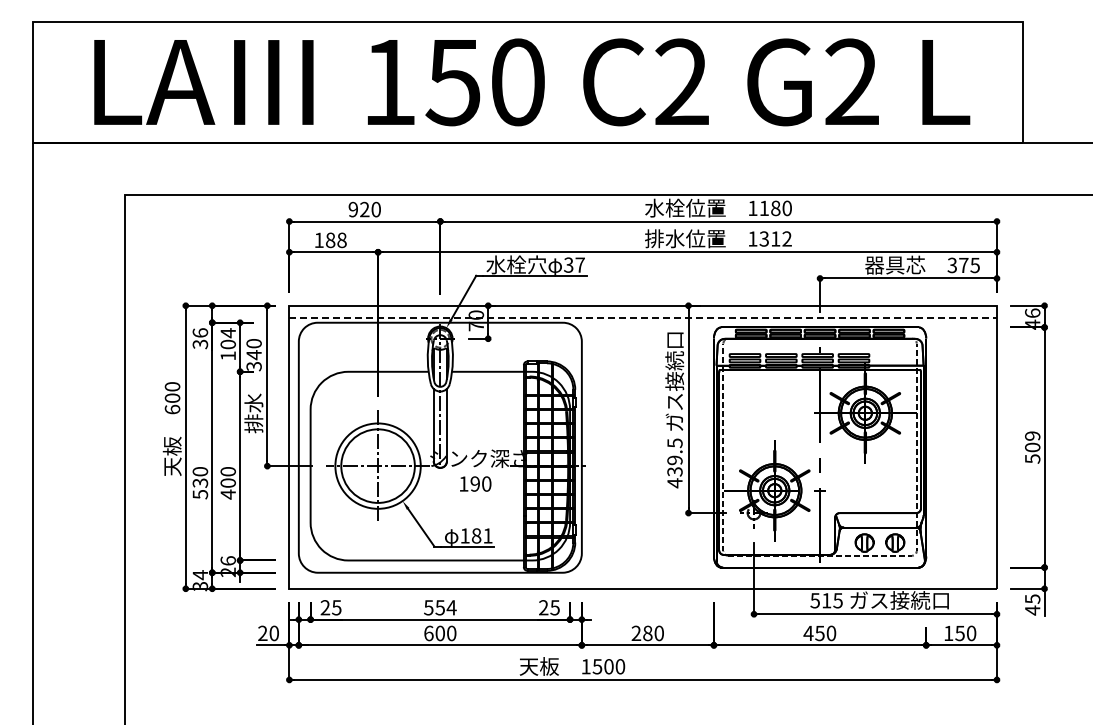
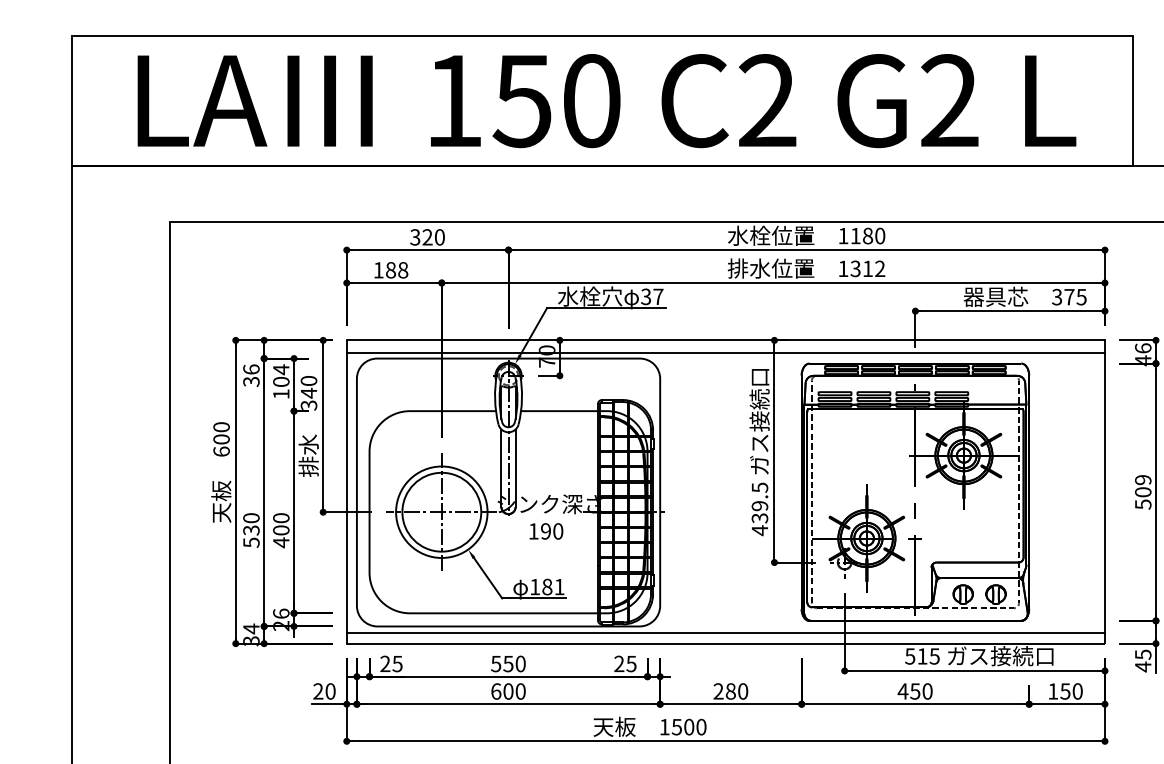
text: (352, 209) -> (414, 237), 920 -> 320
line: (643, 317) -> (726, 352), dashed -> solid
line: (642, 578) -> (725, 632), added
text: (451, 607) -> (520, 663), 554 -> 550

